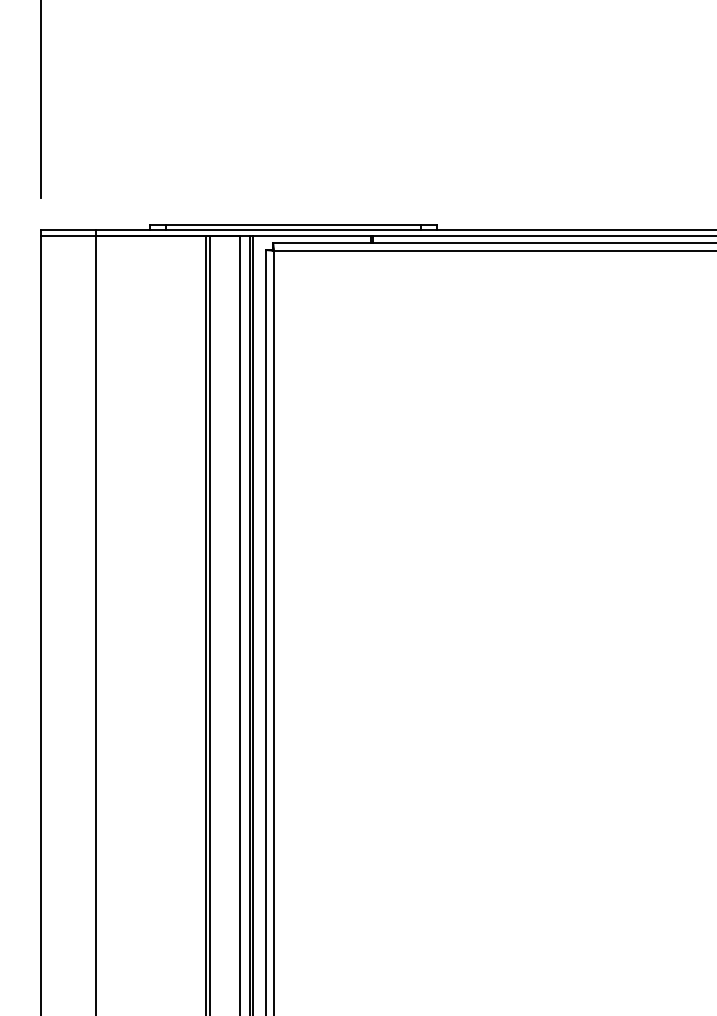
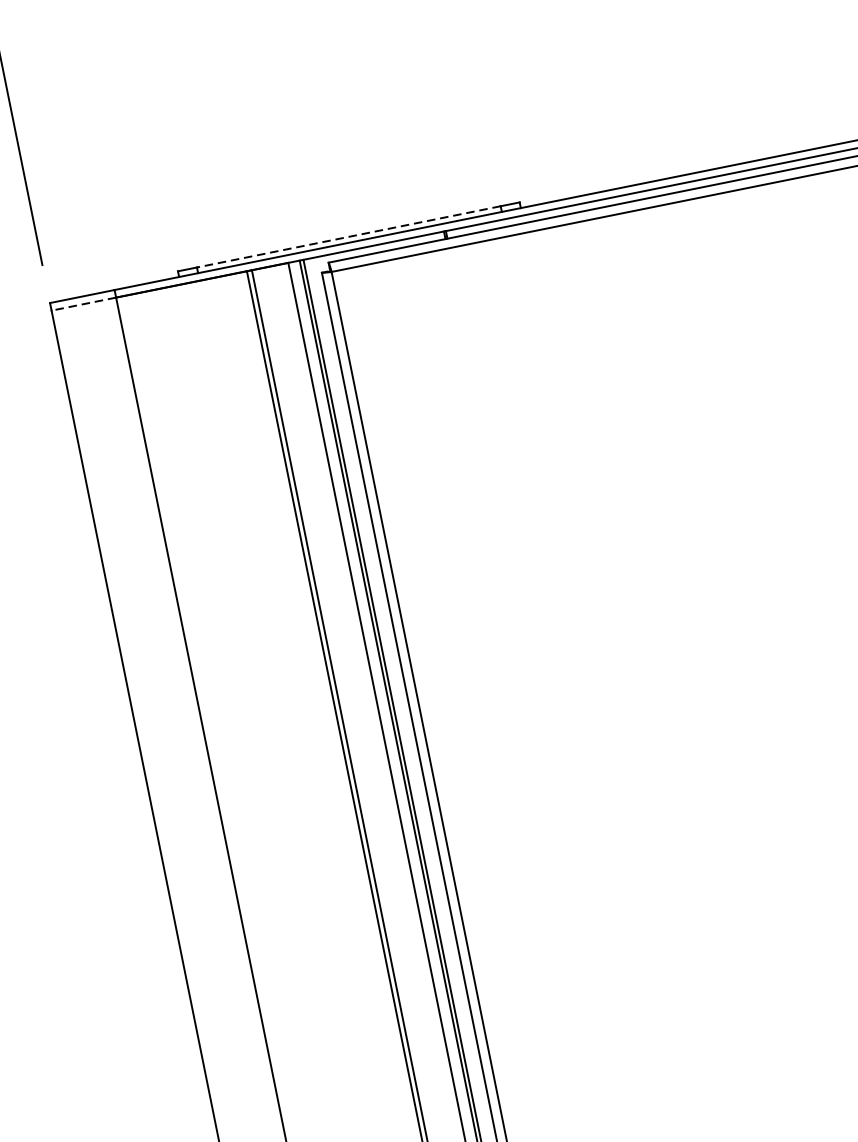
line: (293, 225) -> (348, 237), solid -> dashed
line: (67, 236) -> (82, 304), solid -> dashed

